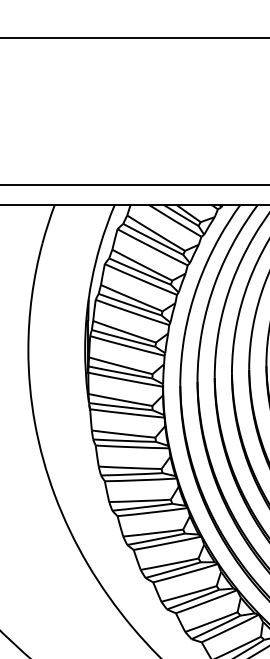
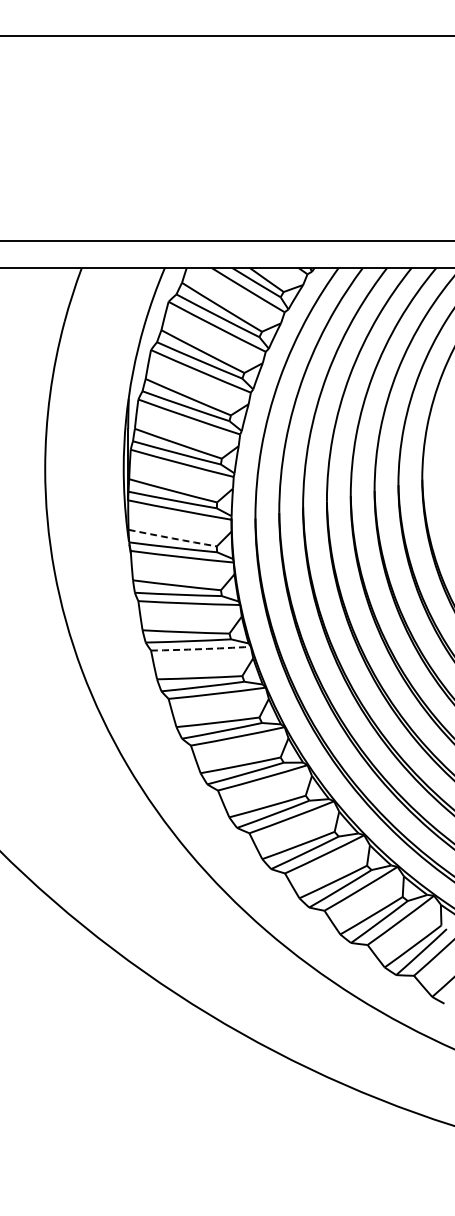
arc: (120, 400) -> (172, 538), solid -> dashed
arc: (140, 480) -> (200, 649), solid -> dashed

